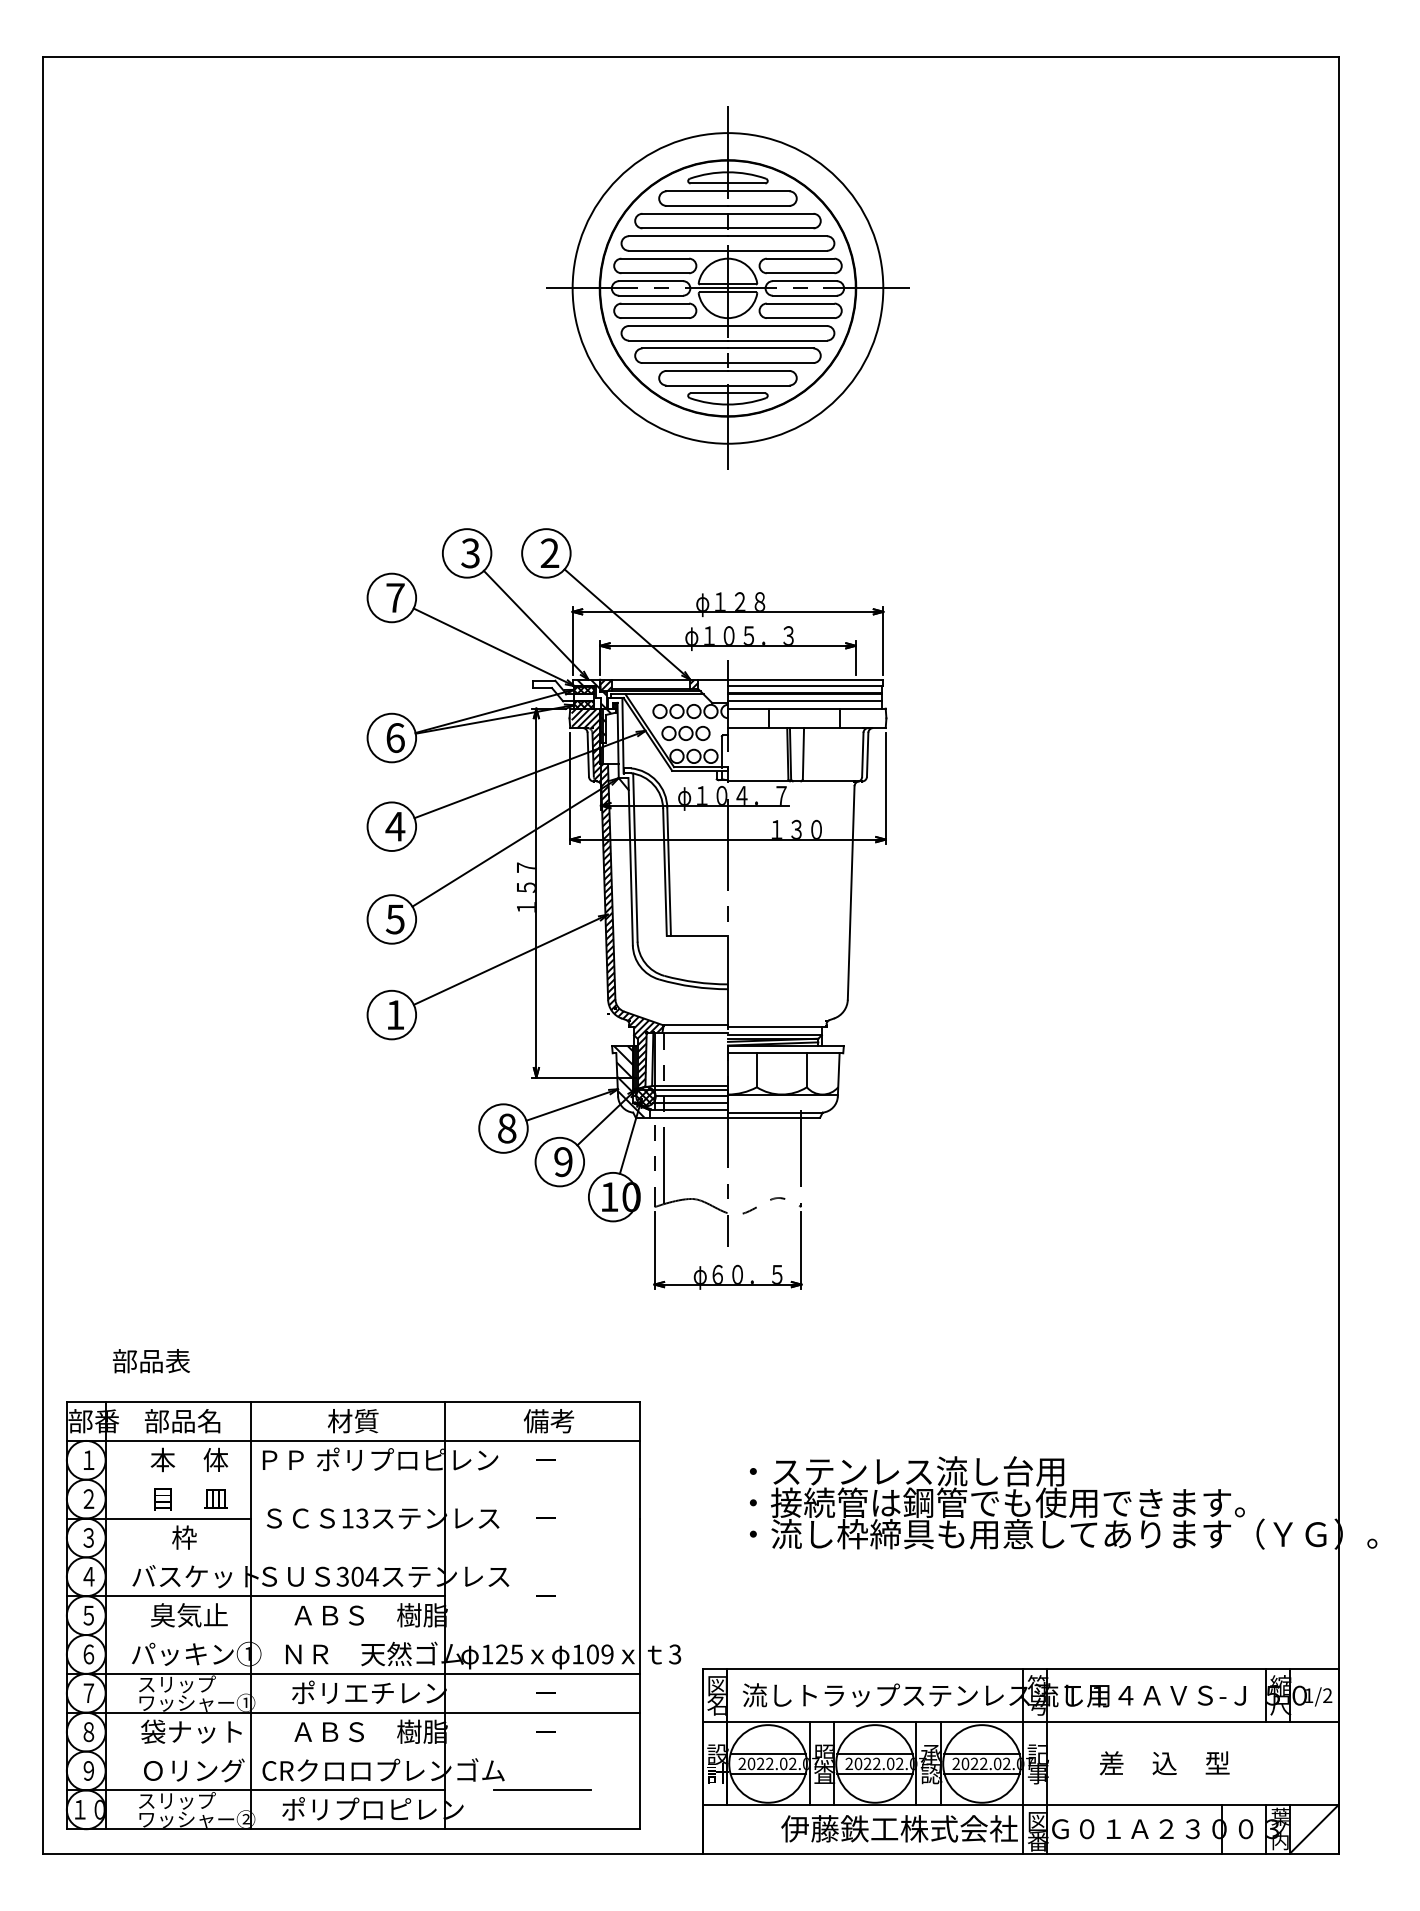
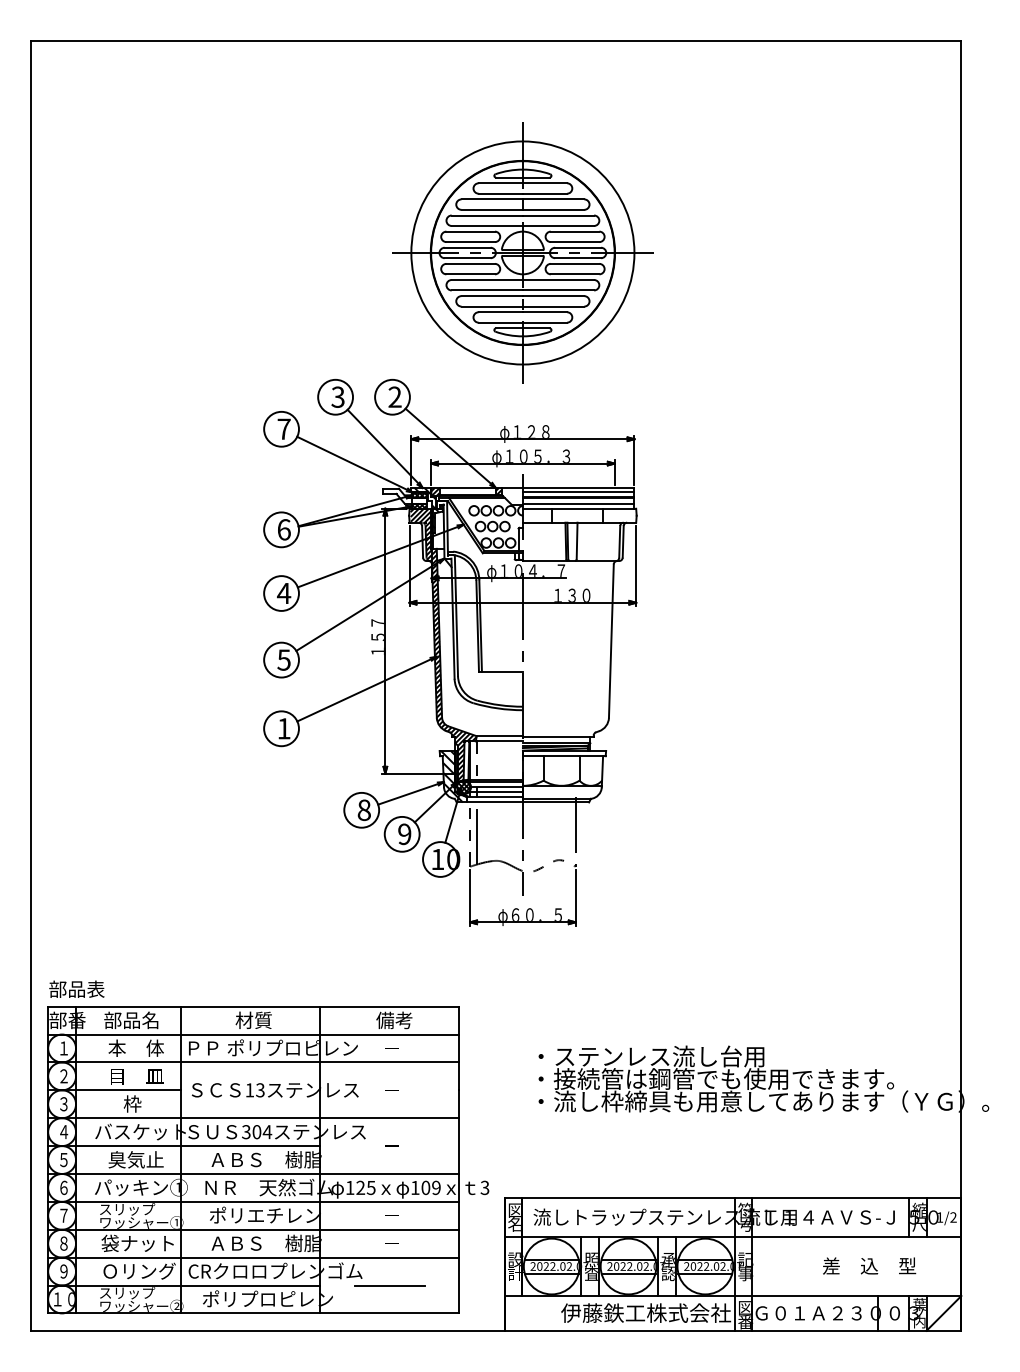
part: (727, 287) -> (522, 252), moved
text: (150, 1360) -> (76, 988), moved
line: (352, 1479) -> (253, 1062), added
line: (352, 1557) -> (253, 1118), added
line: (352, 1634) -> (253, 1173), added
line: (352, 1751) -> (253, 1257), added
text: (1164, 1762) -> (869, 1265), moved

